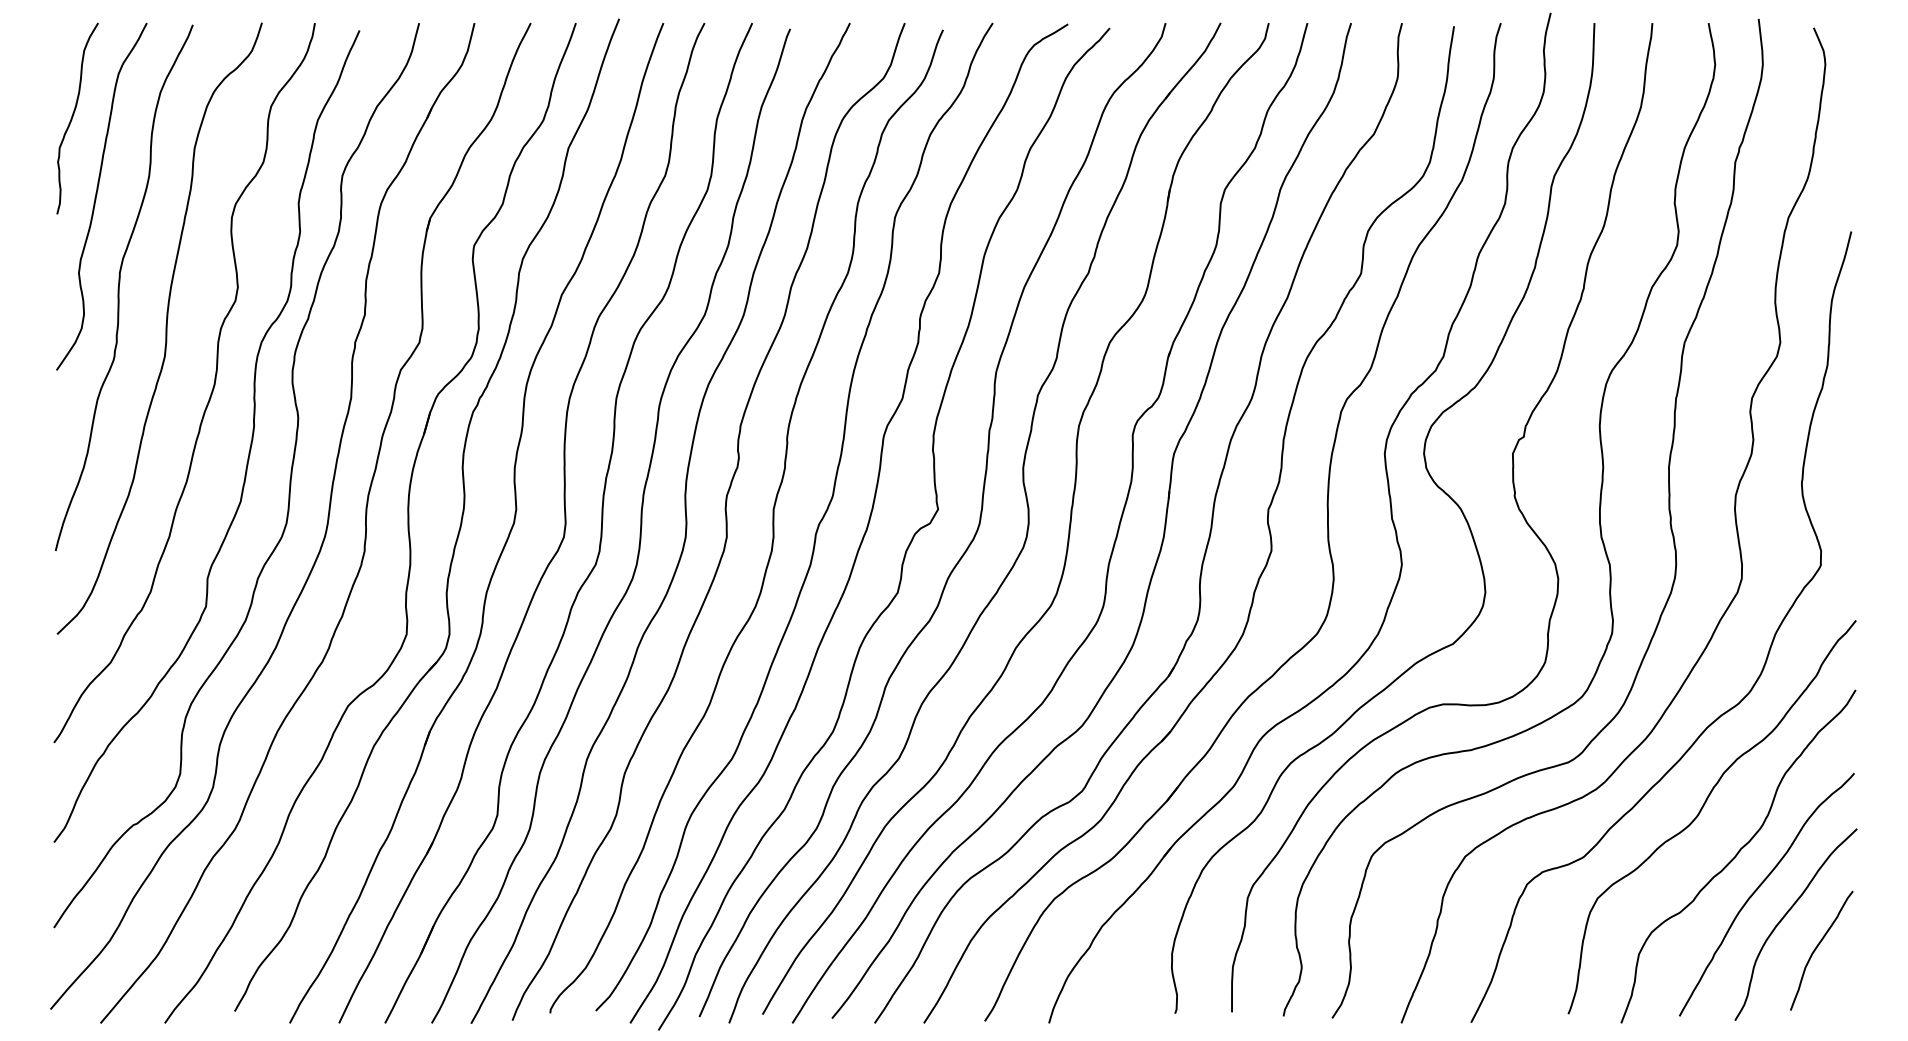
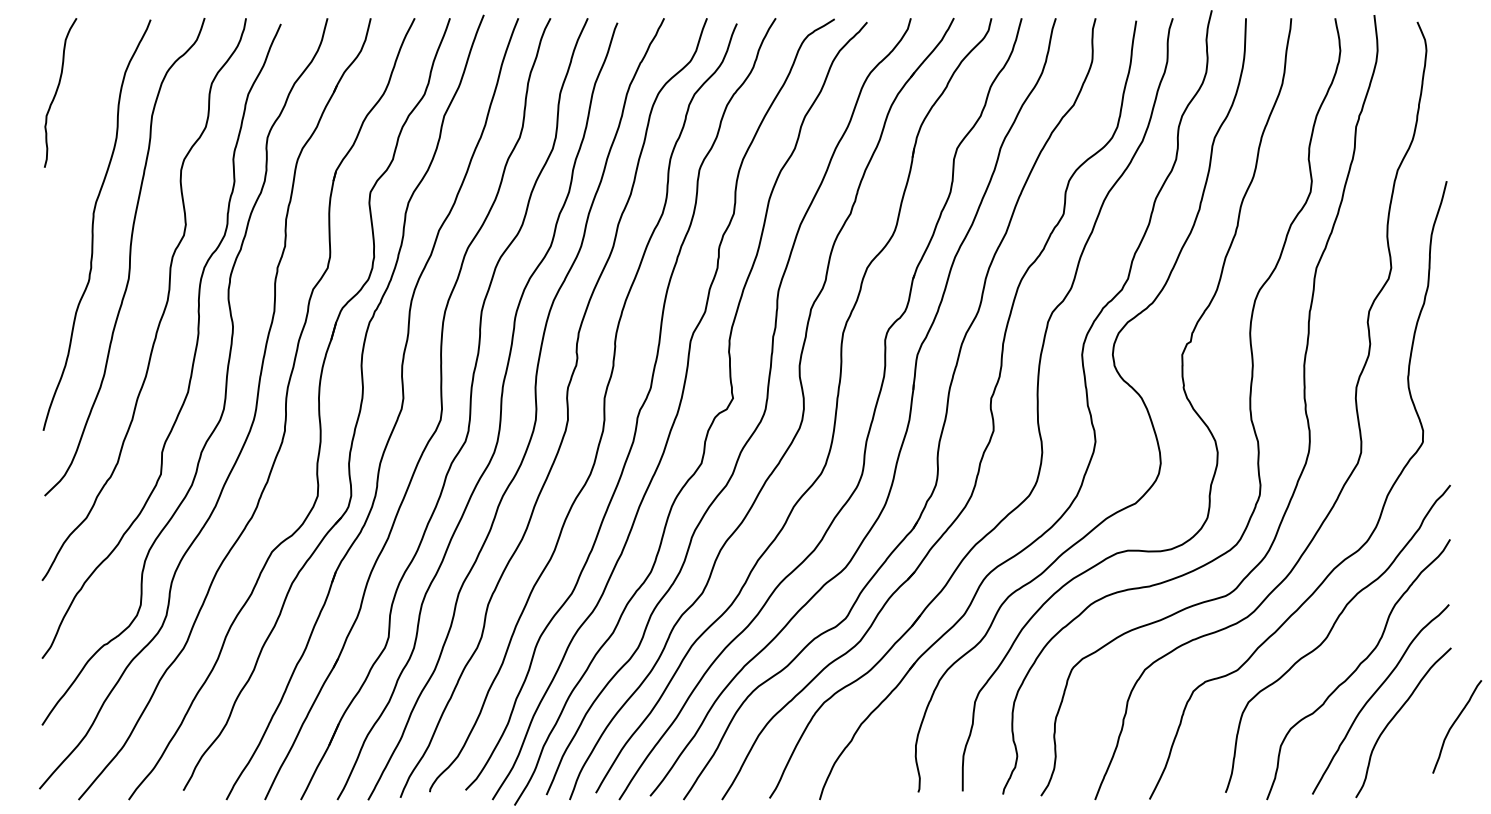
curve: (97, 195) -> (76, 153), removed
curve: (1818, 946) -> (1454, 723), moved

